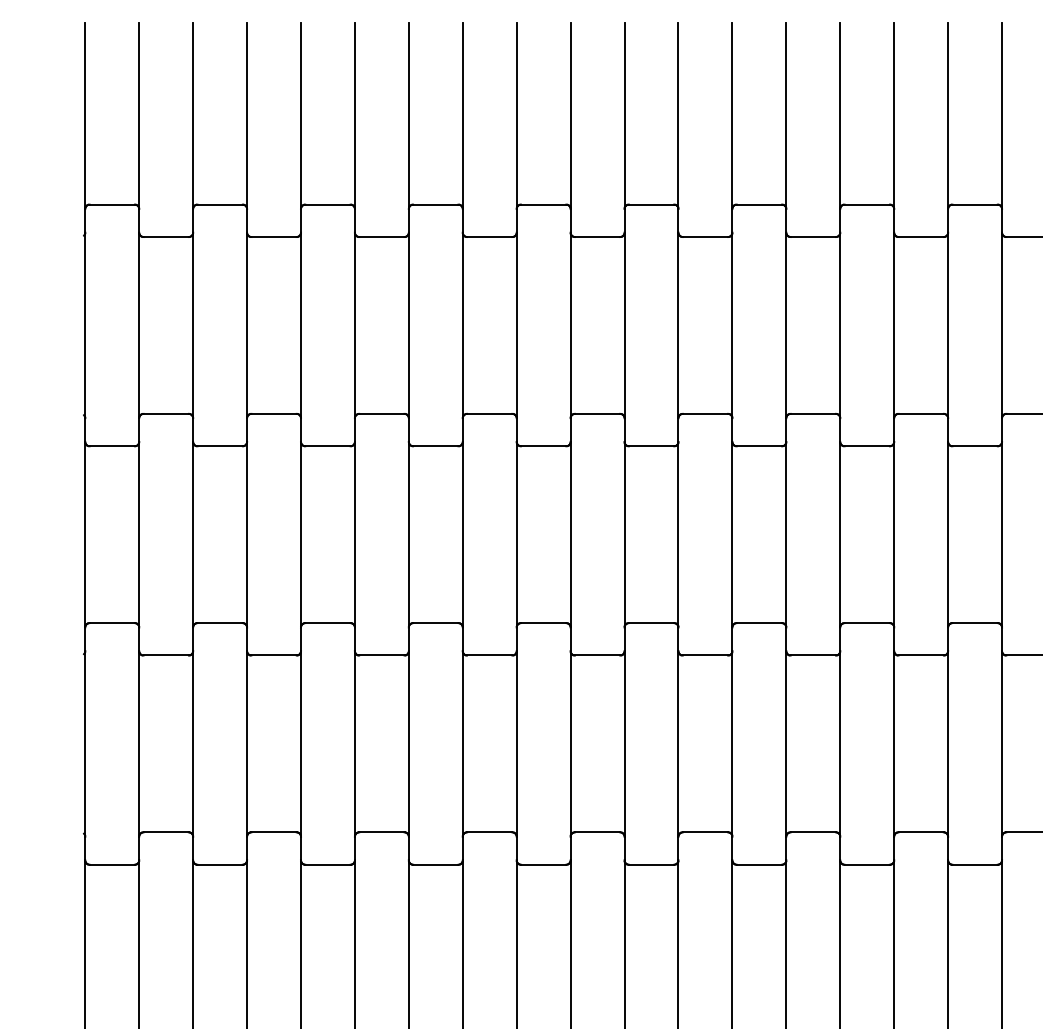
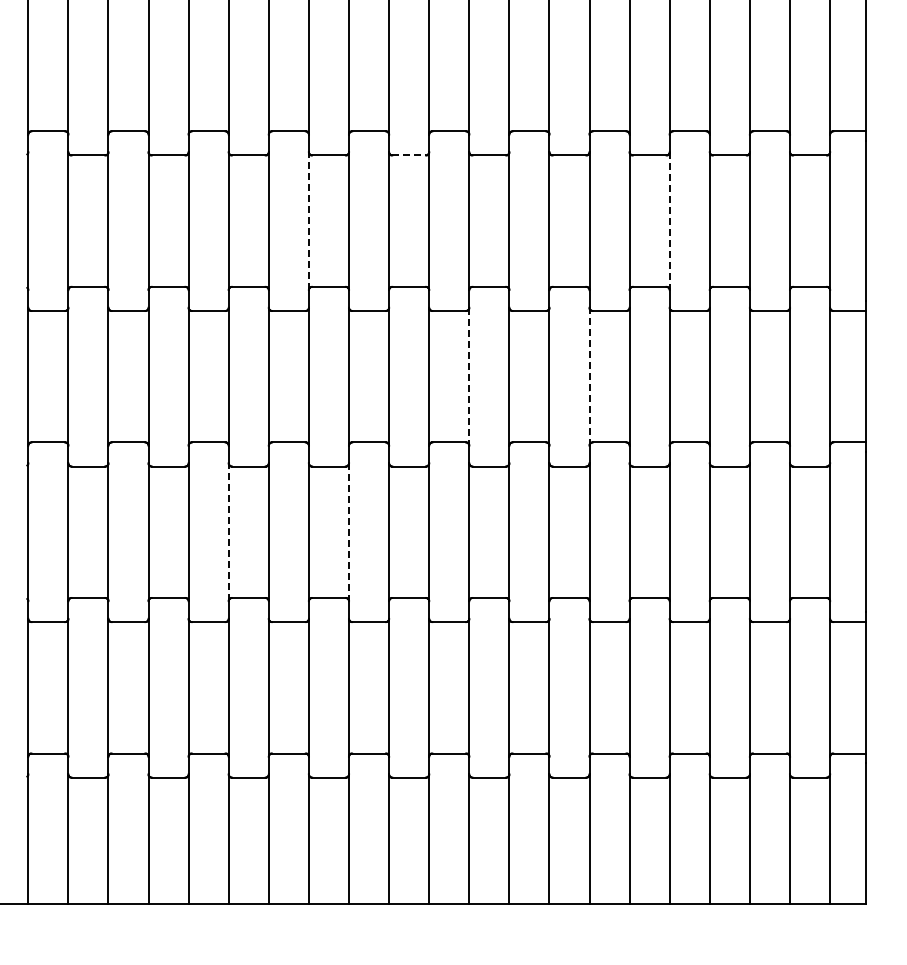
line: (598, 237) -> (409, 155), solid -> dashed
line: (462, 325) -> (308, 221), solid -> dashed
line: (947, 325) -> (669, 221), solid -> dashed
line: (678, 534) -> (469, 376), solid -> dashed
line: (840, 534) -> (589, 376), solid -> dashed
line: (354, 744) -> (228, 532), solid -> dashed
line: (517, 744) -> (349, 532), solid -> dashed

